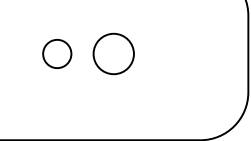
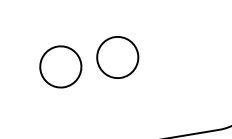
part: (57, 53) -> (61, 66), size x1.43

